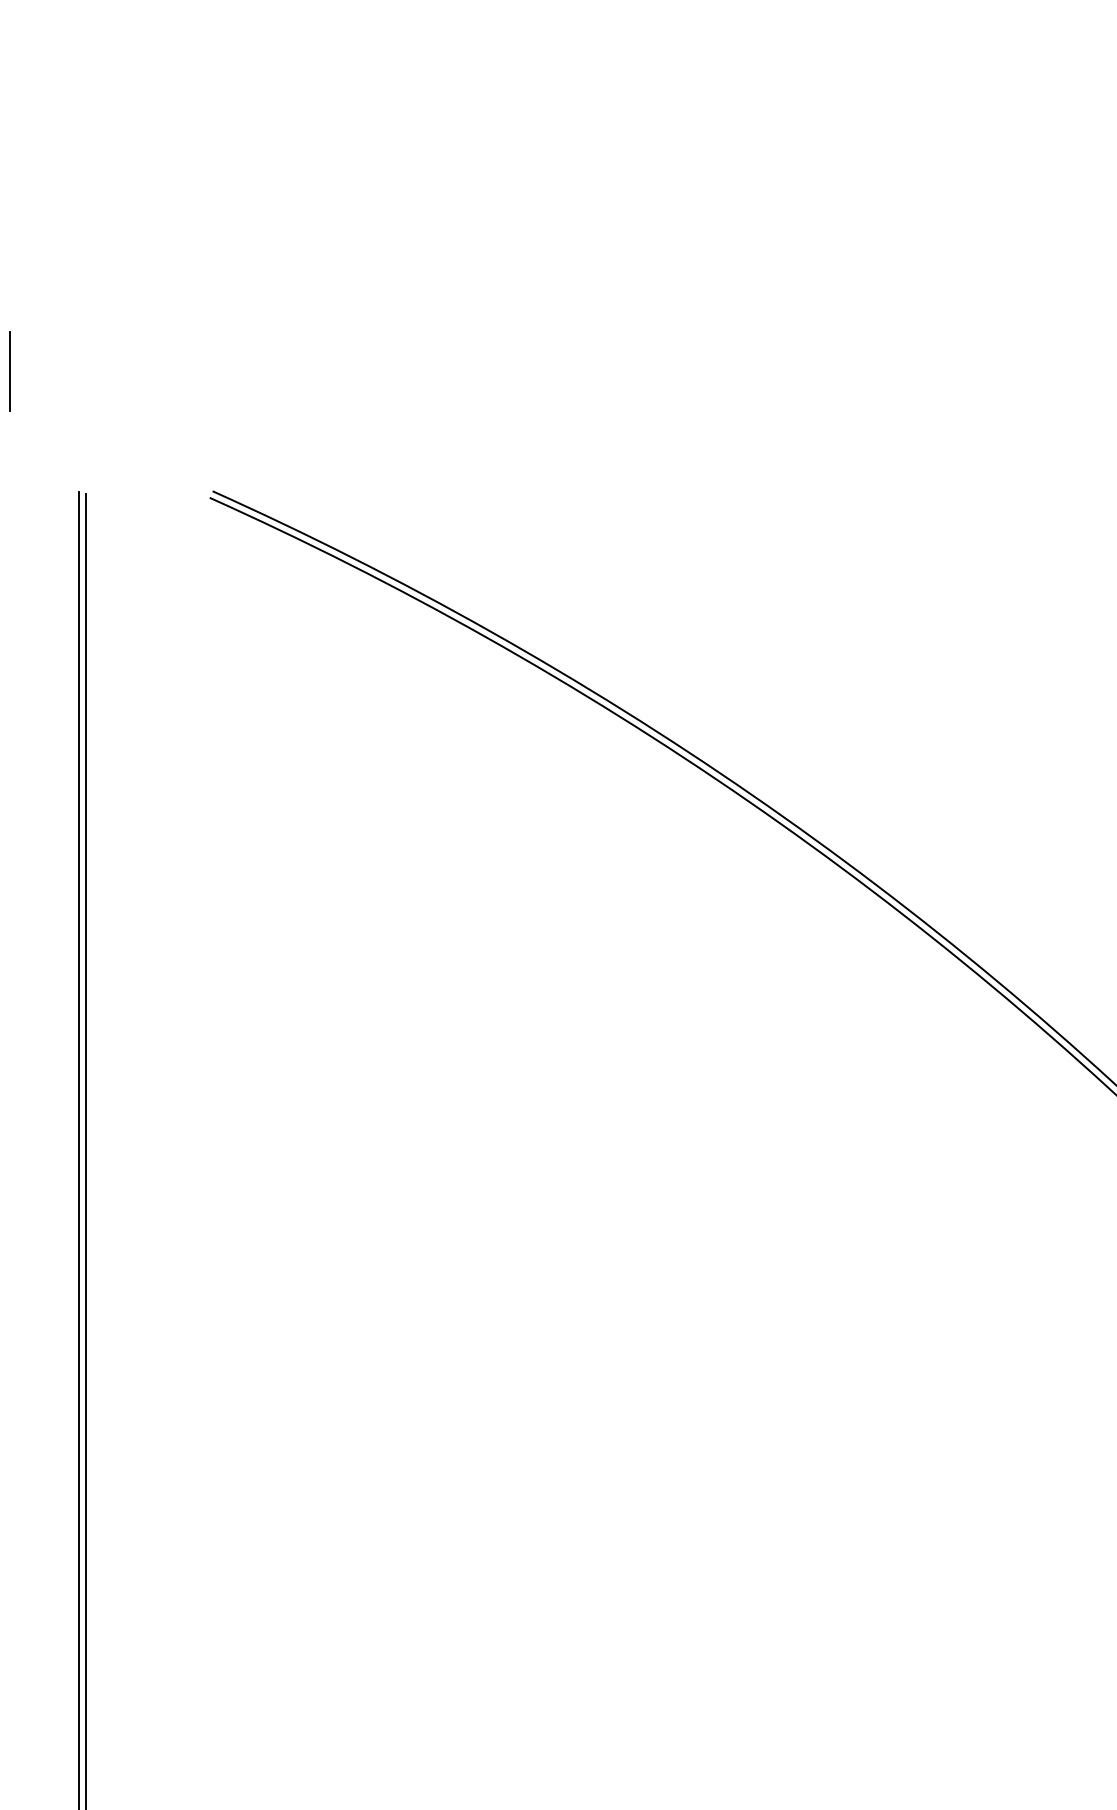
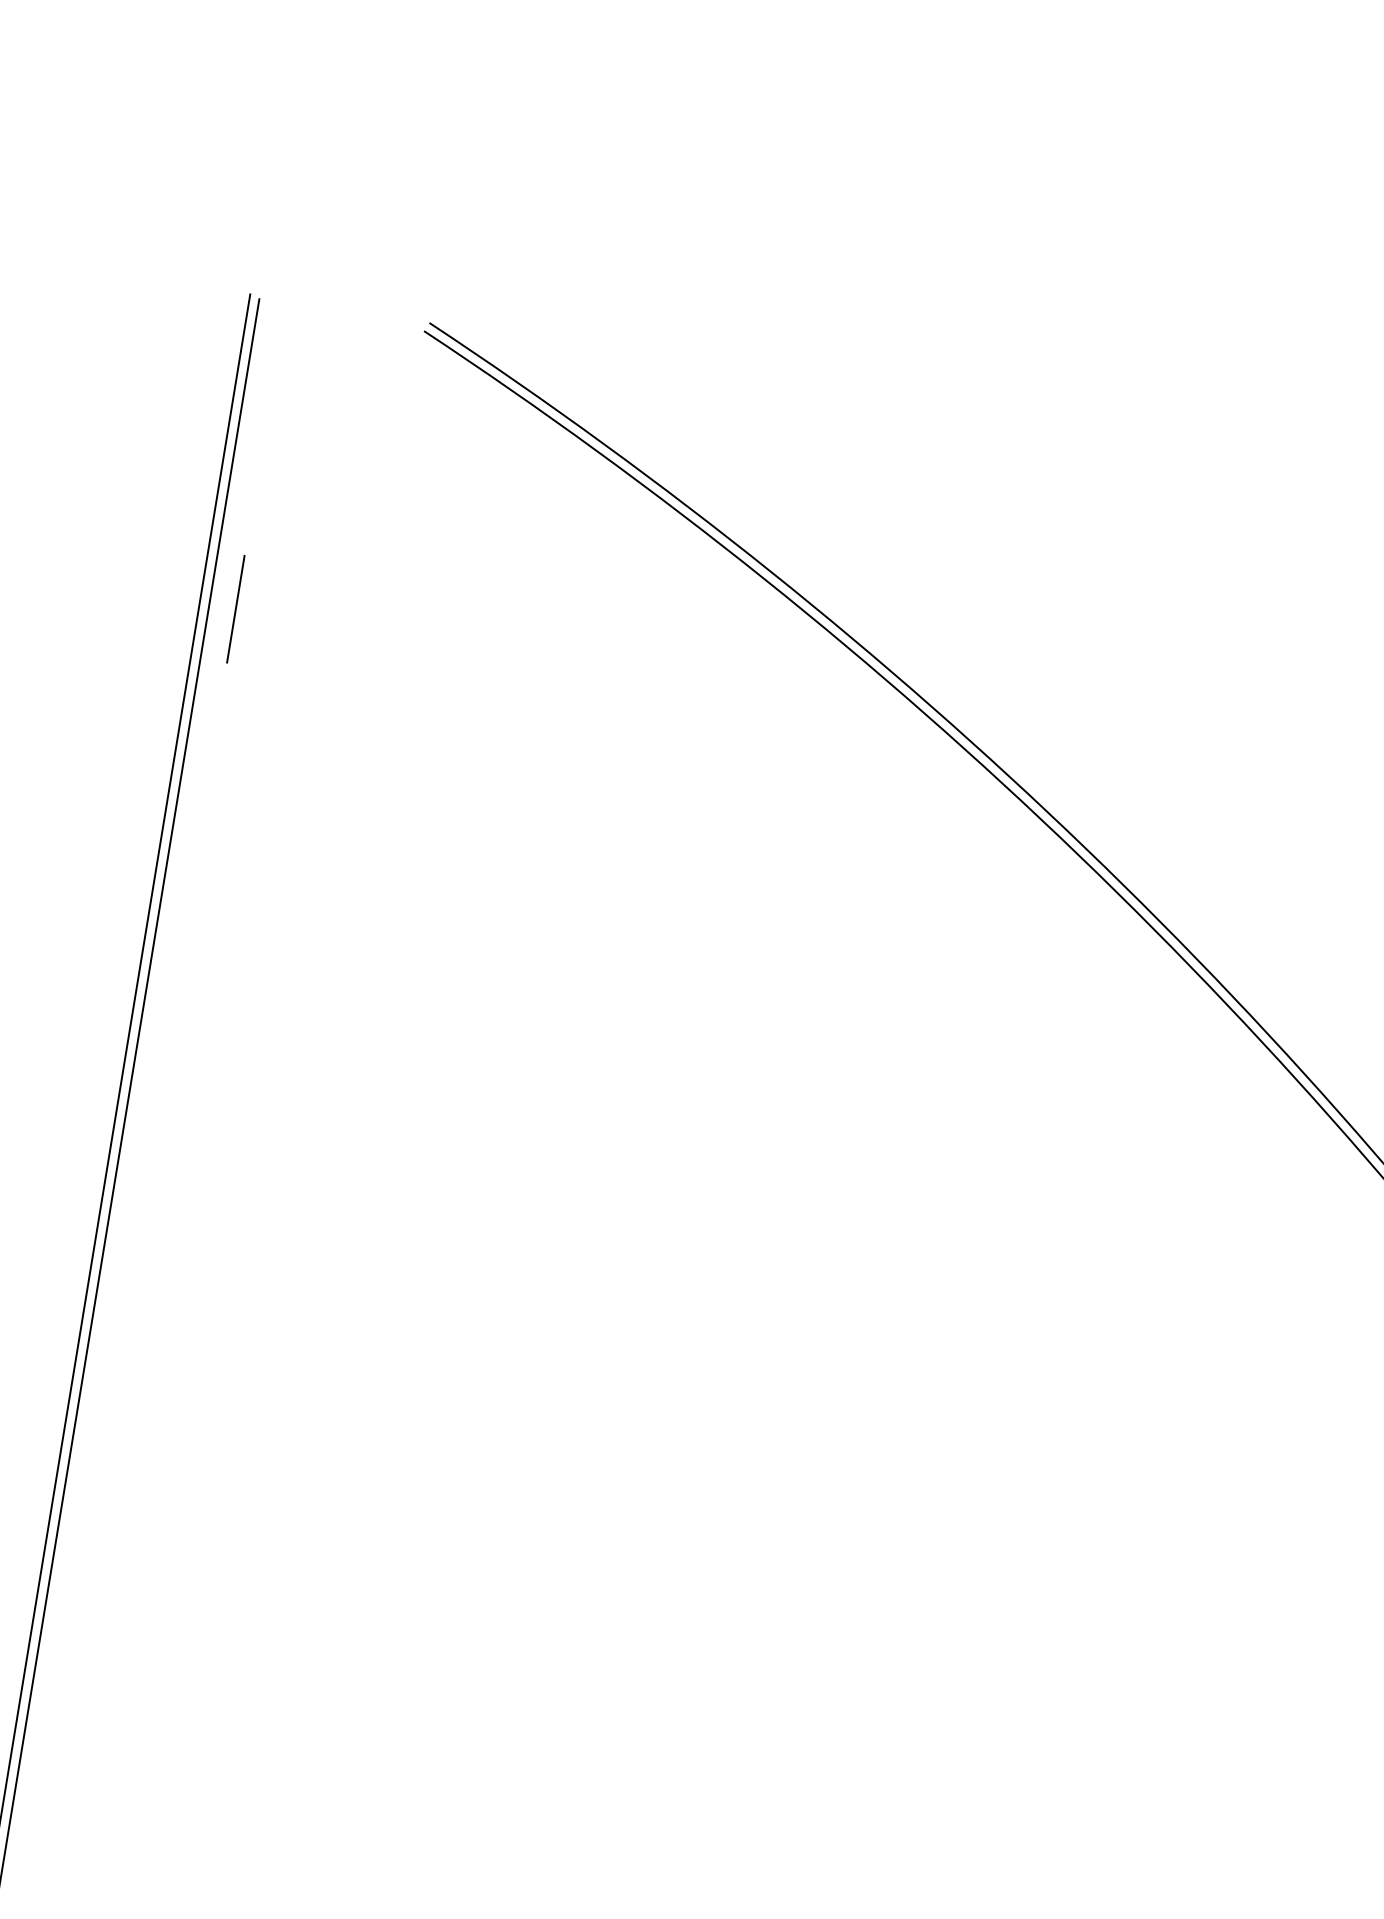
line: (9, 371) -> (235, 609), moved

